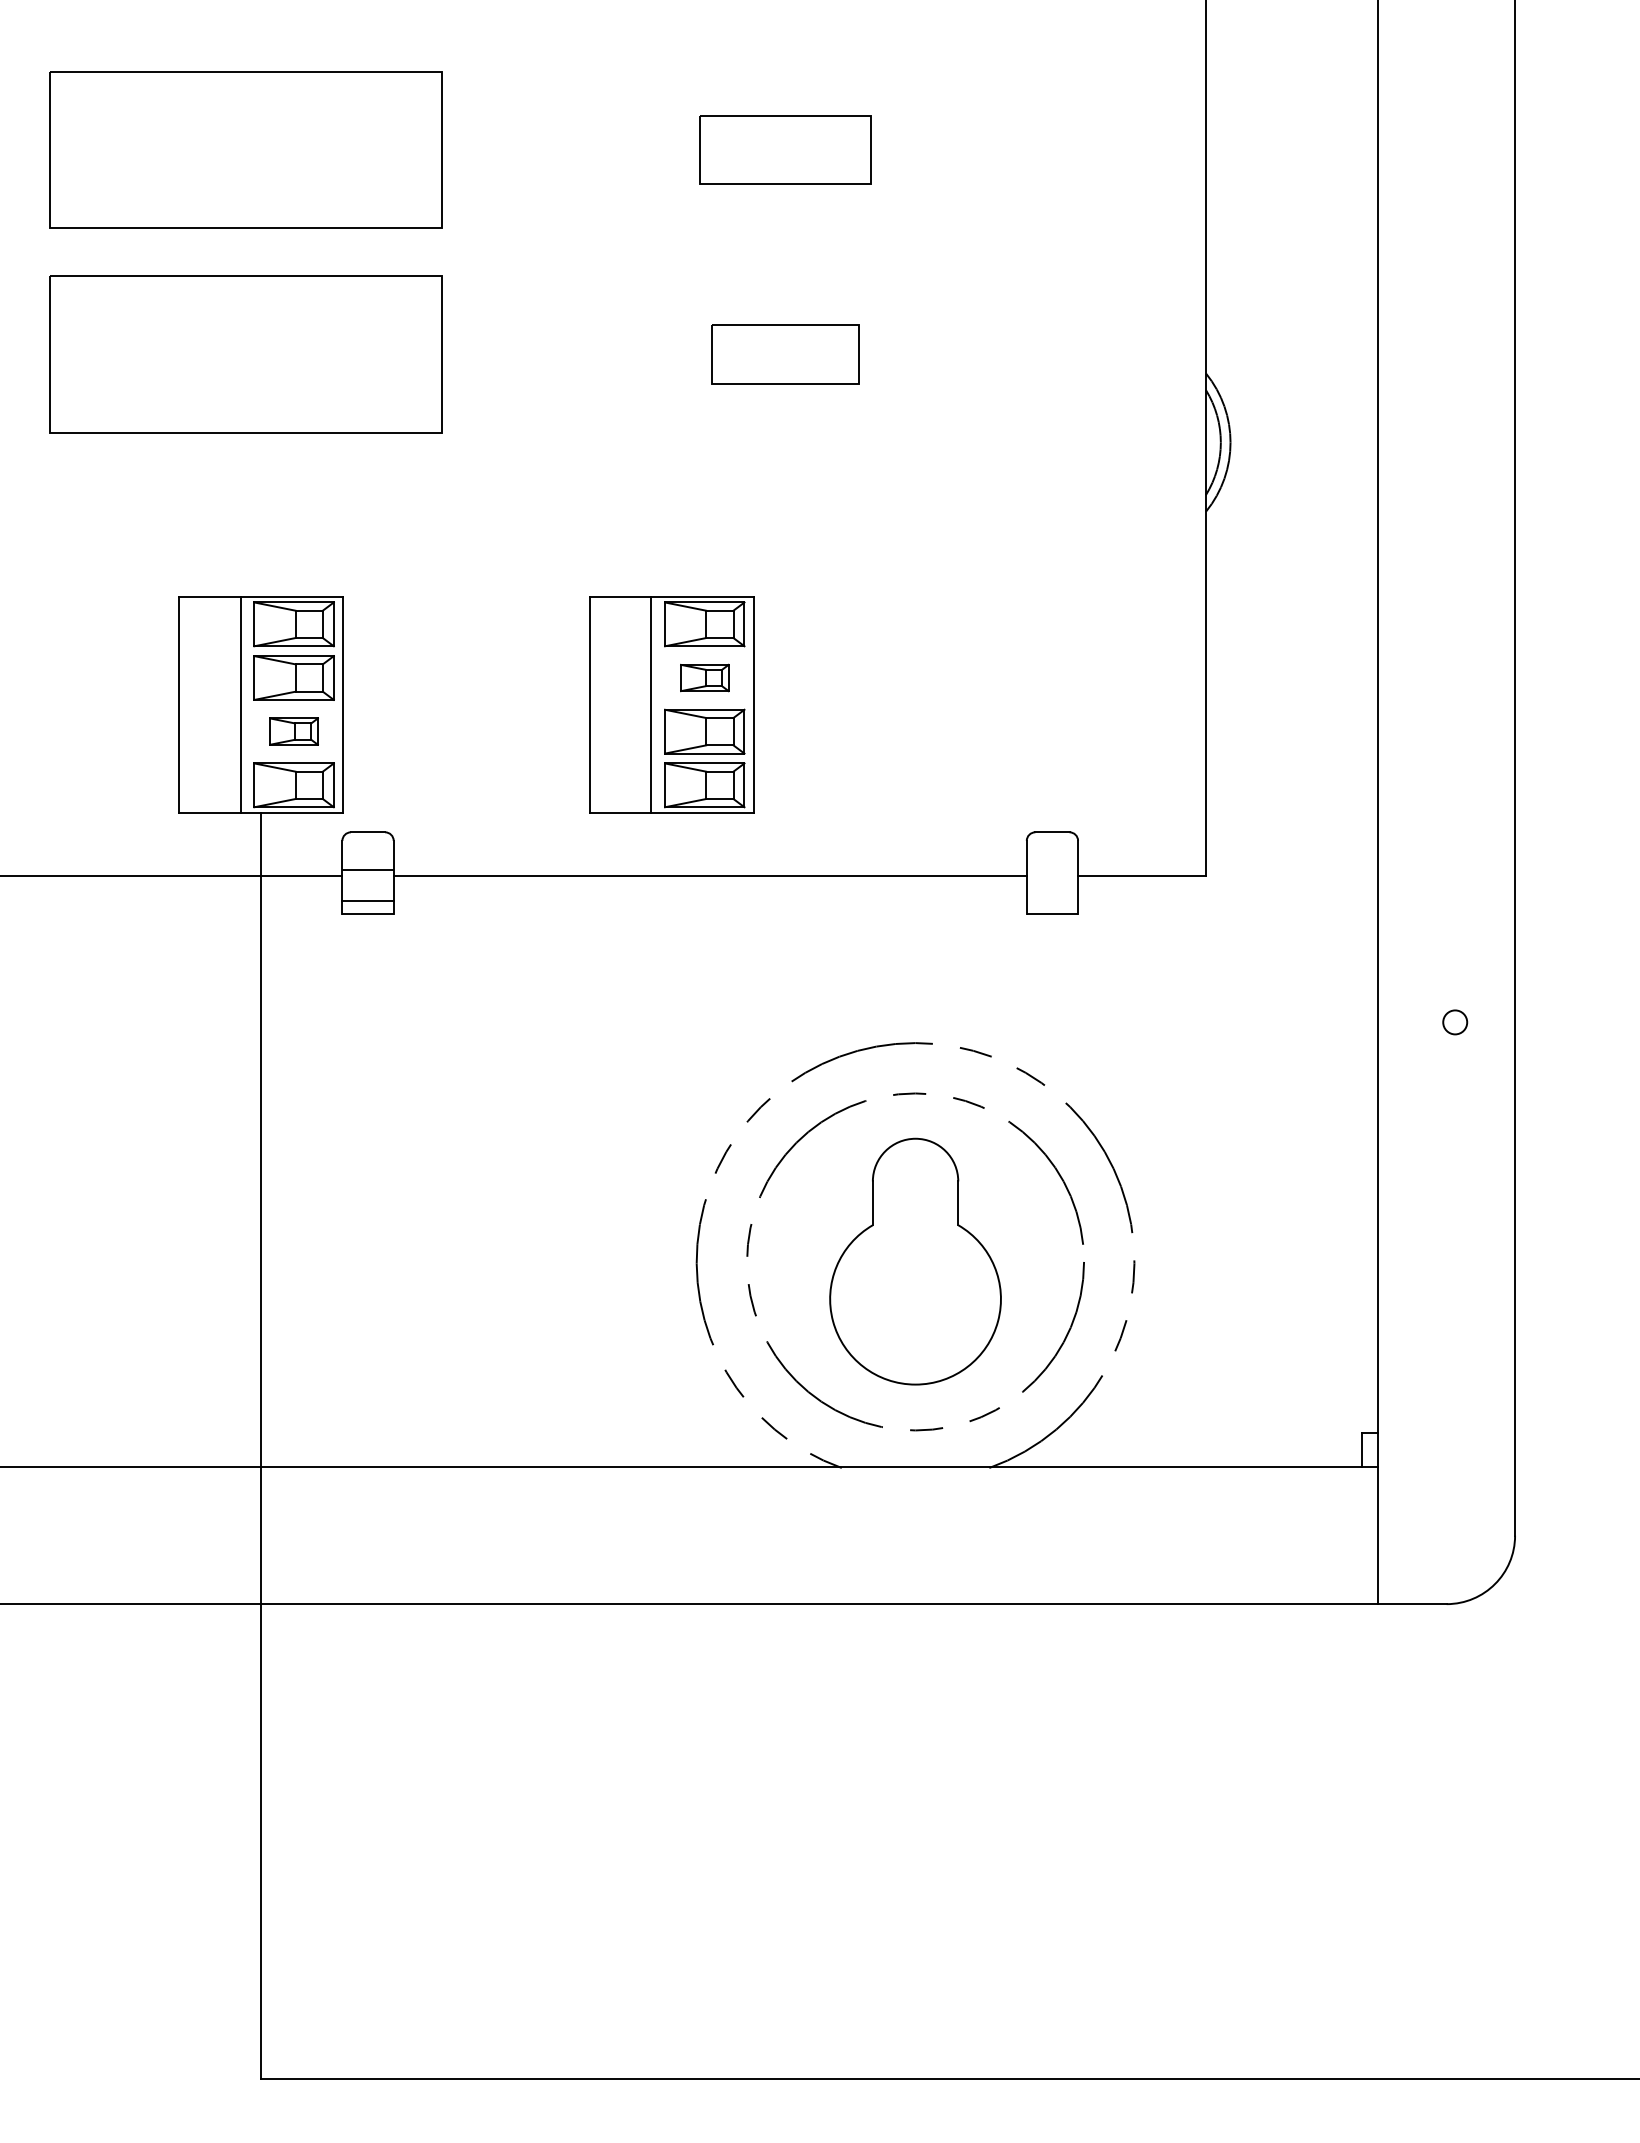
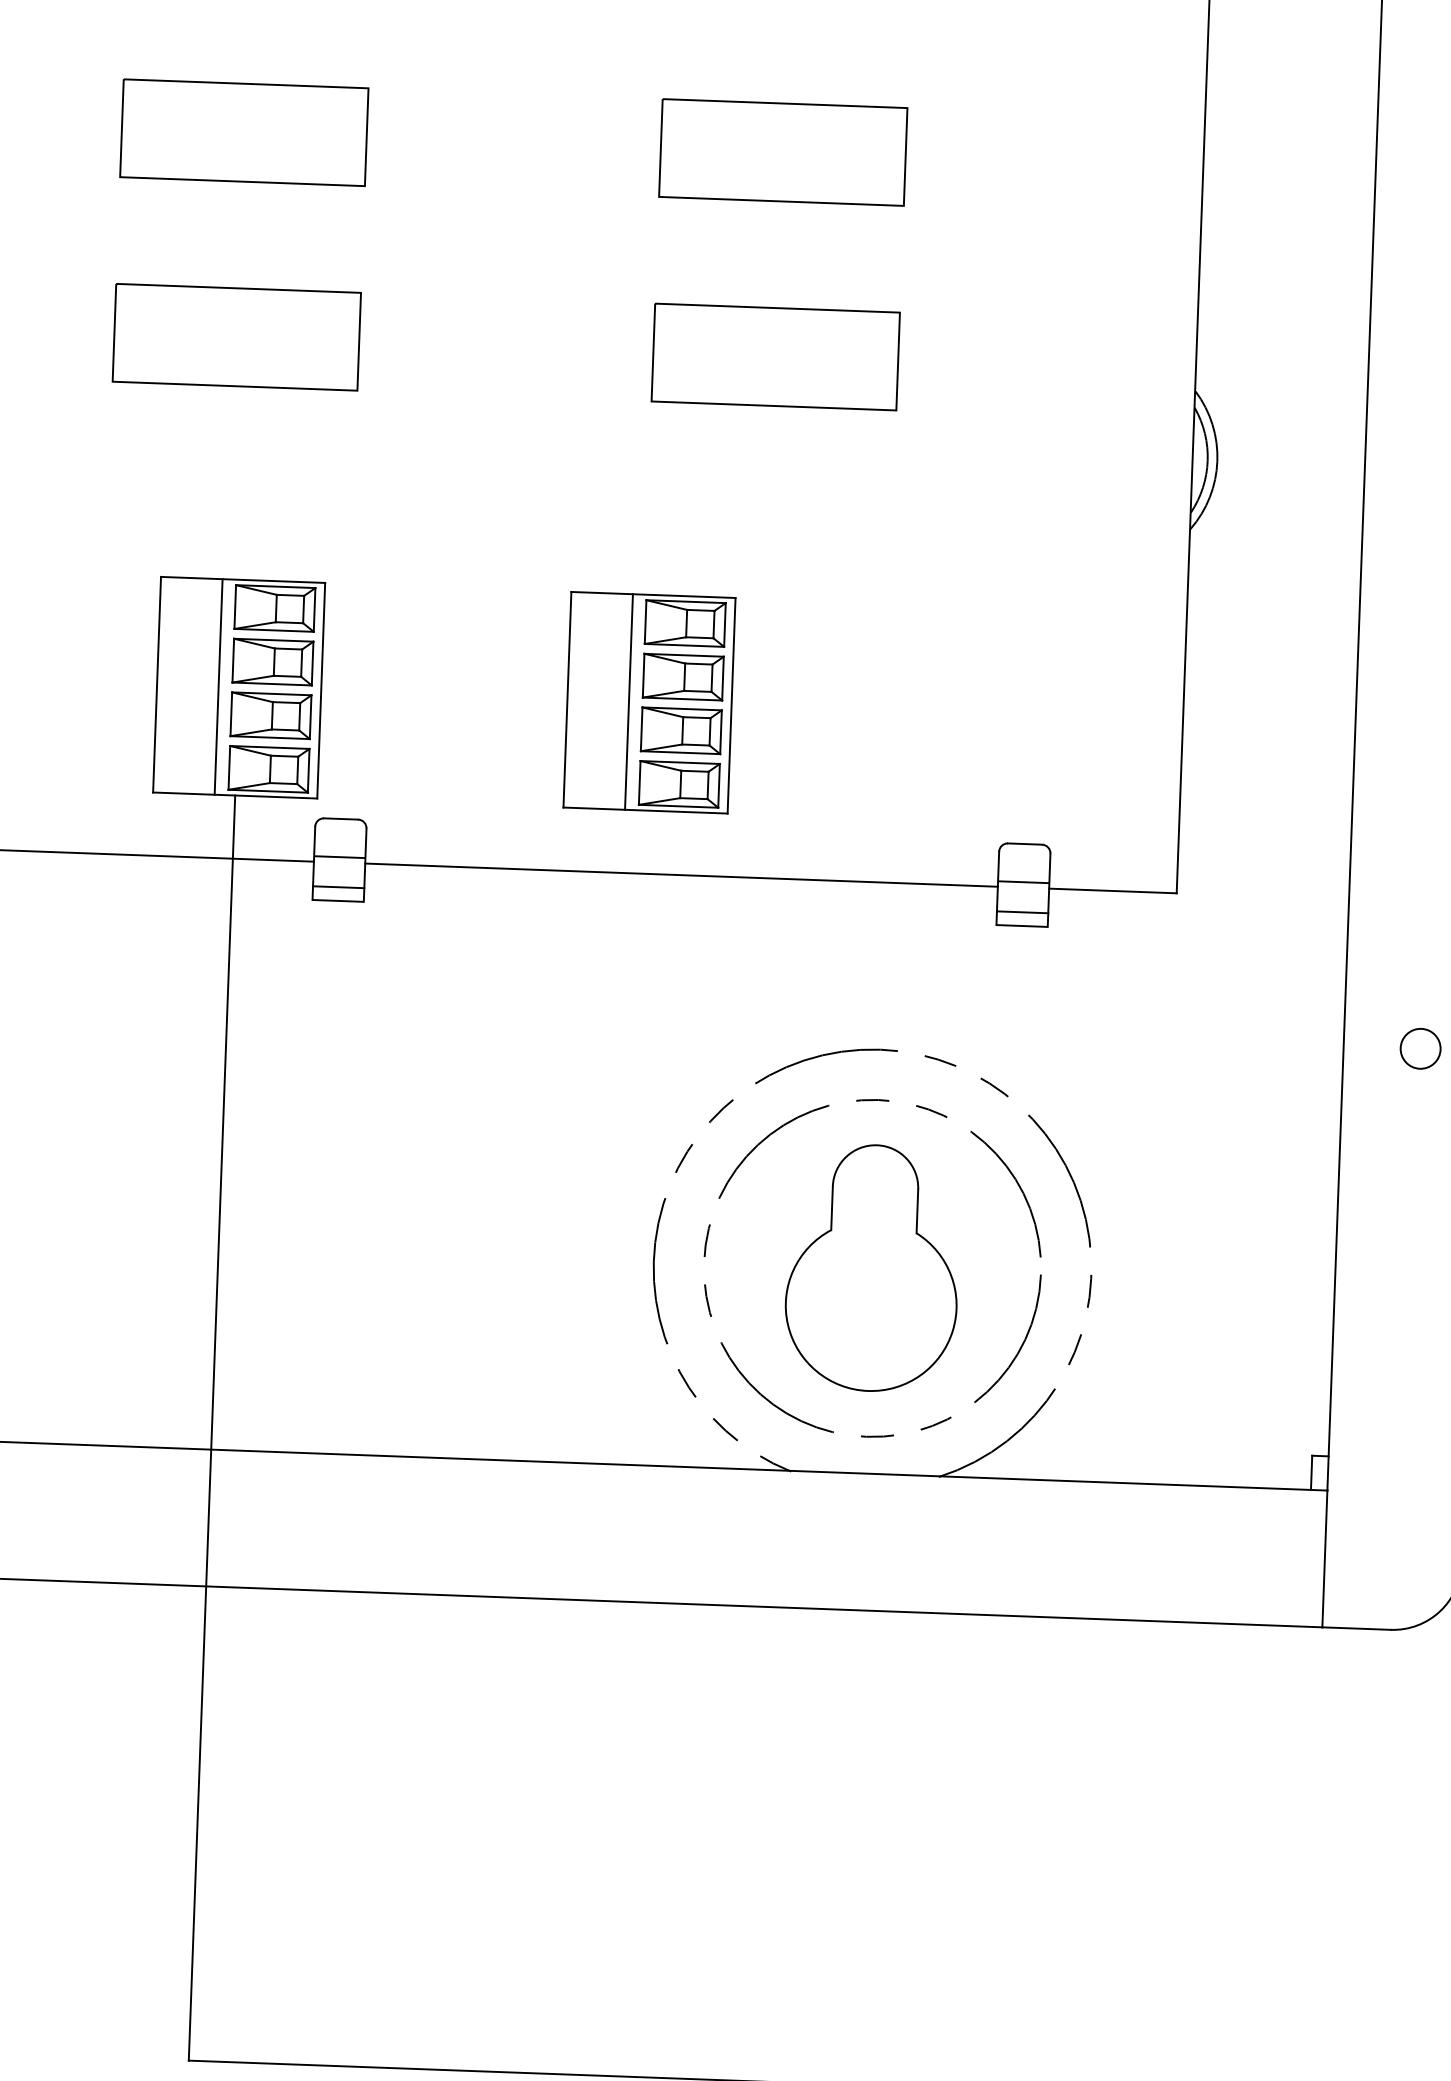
part: (246, 149) -> (244, 132), size x0.62
part: (785, 149) -> (783, 151), size x1.43
part: (246, 354) -> (237, 337), size x0.62
part: (785, 354) -> (775, 356), size x1.67
part: (704, 677) -> (683, 676), size x1.67
part: (293, 731) -> (270, 715), size x1.67
line: (1052, 870) -> (1023, 882), added
line: (1052, 900) -> (1022, 912), added
circle: (1455, 1022) -> (1420, 1048), size x1.67

